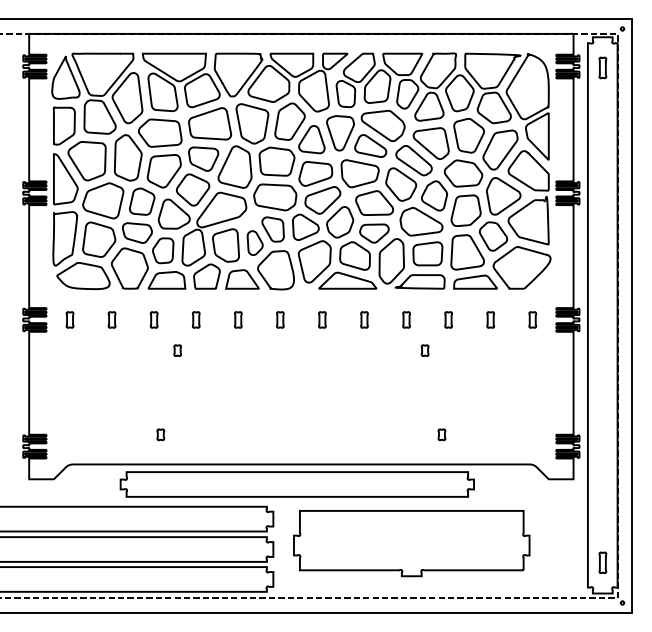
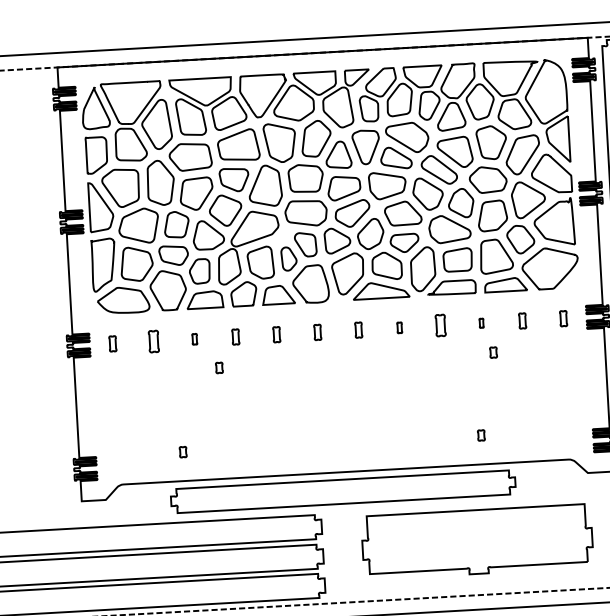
part: (111, 319) -> (153, 341), size x1.4
part: (153, 319) -> (194, 338), size x0.7
part: (364, 319) -> (399, 327), size x0.7
part: (406, 319) -> (440, 325), size x1.4
part: (448, 319) -> (481, 322), size x0.6
part: (424, 350) -> (492, 352), moved
part: (160, 434) -> (182, 451), moved
part: (411, 543) -> (477, 541), moved

